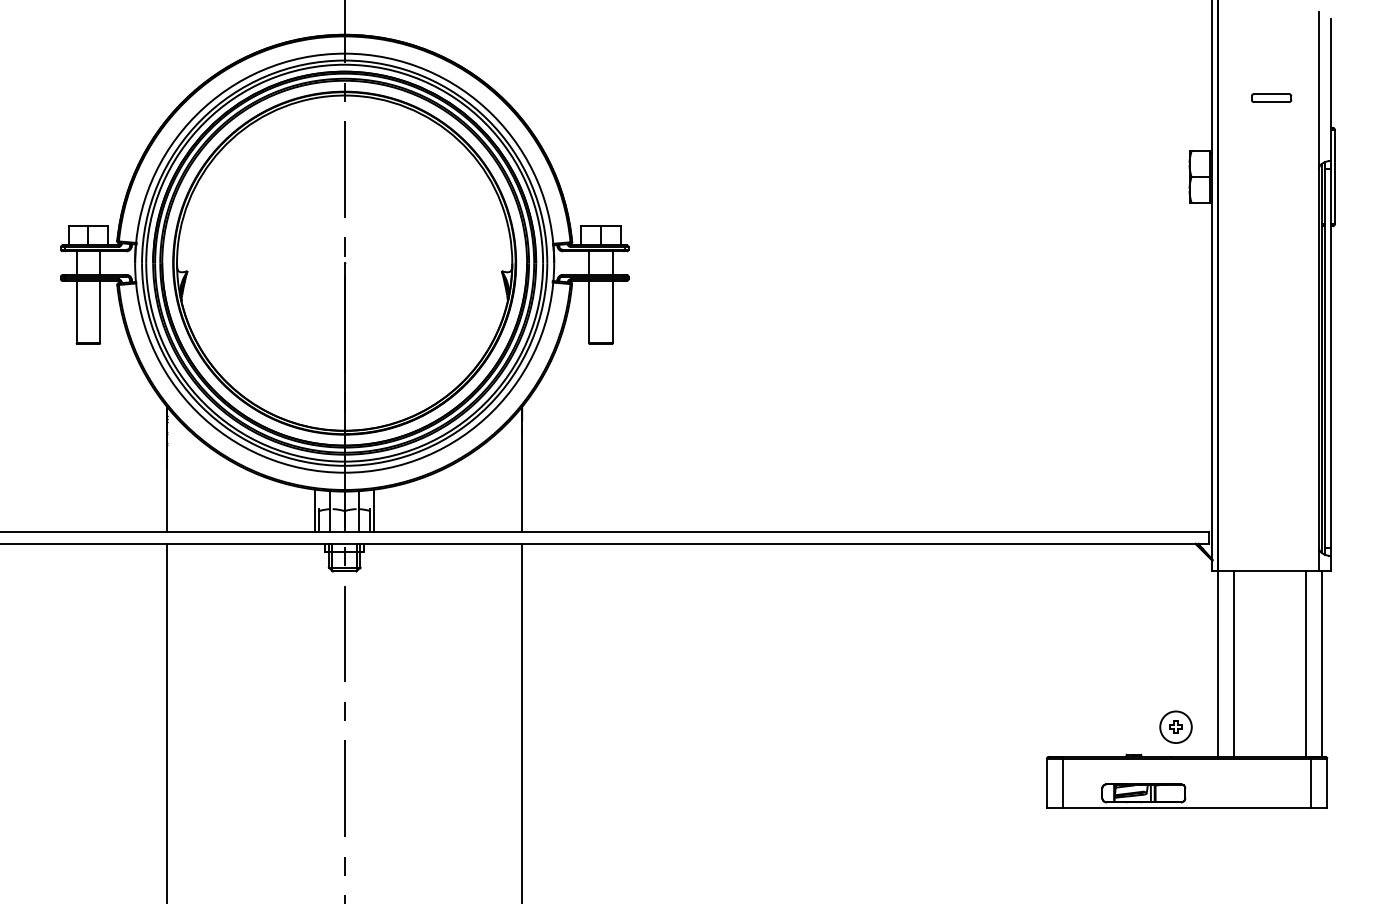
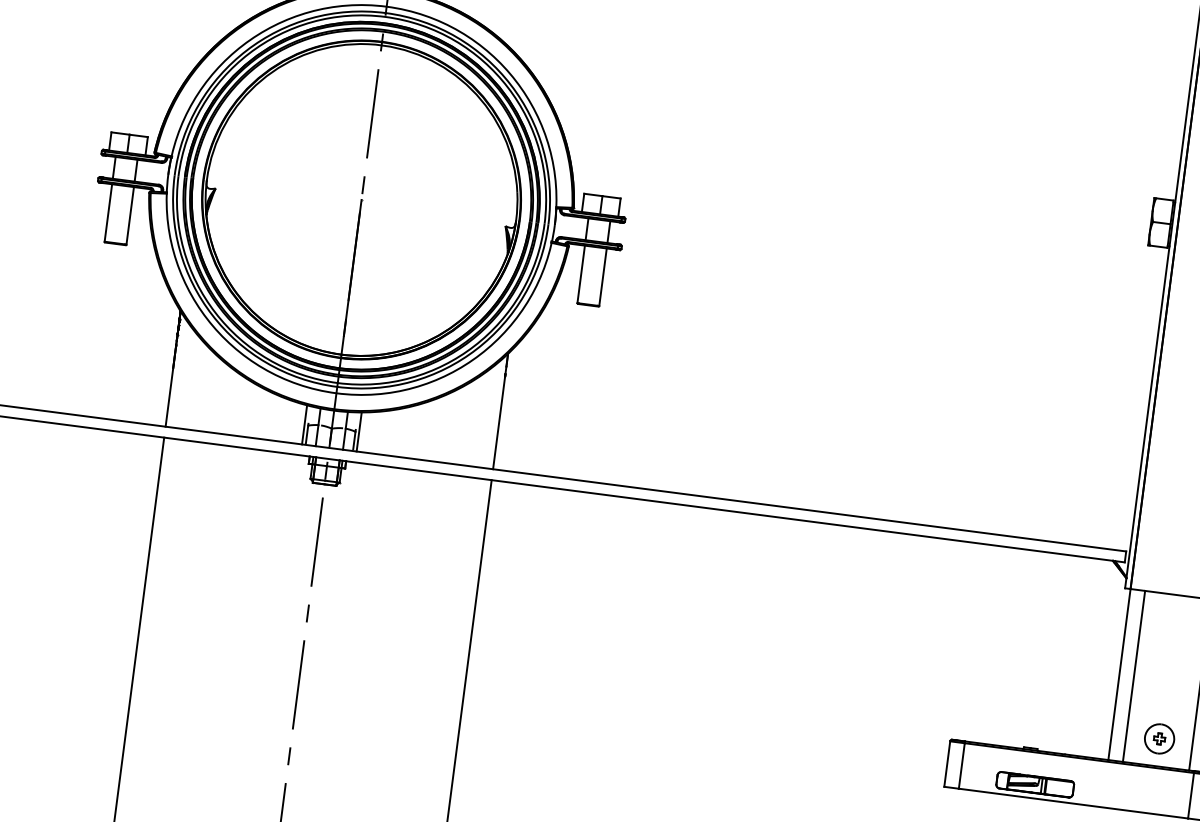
part: (1175, 726) -> (1159, 738), moved

